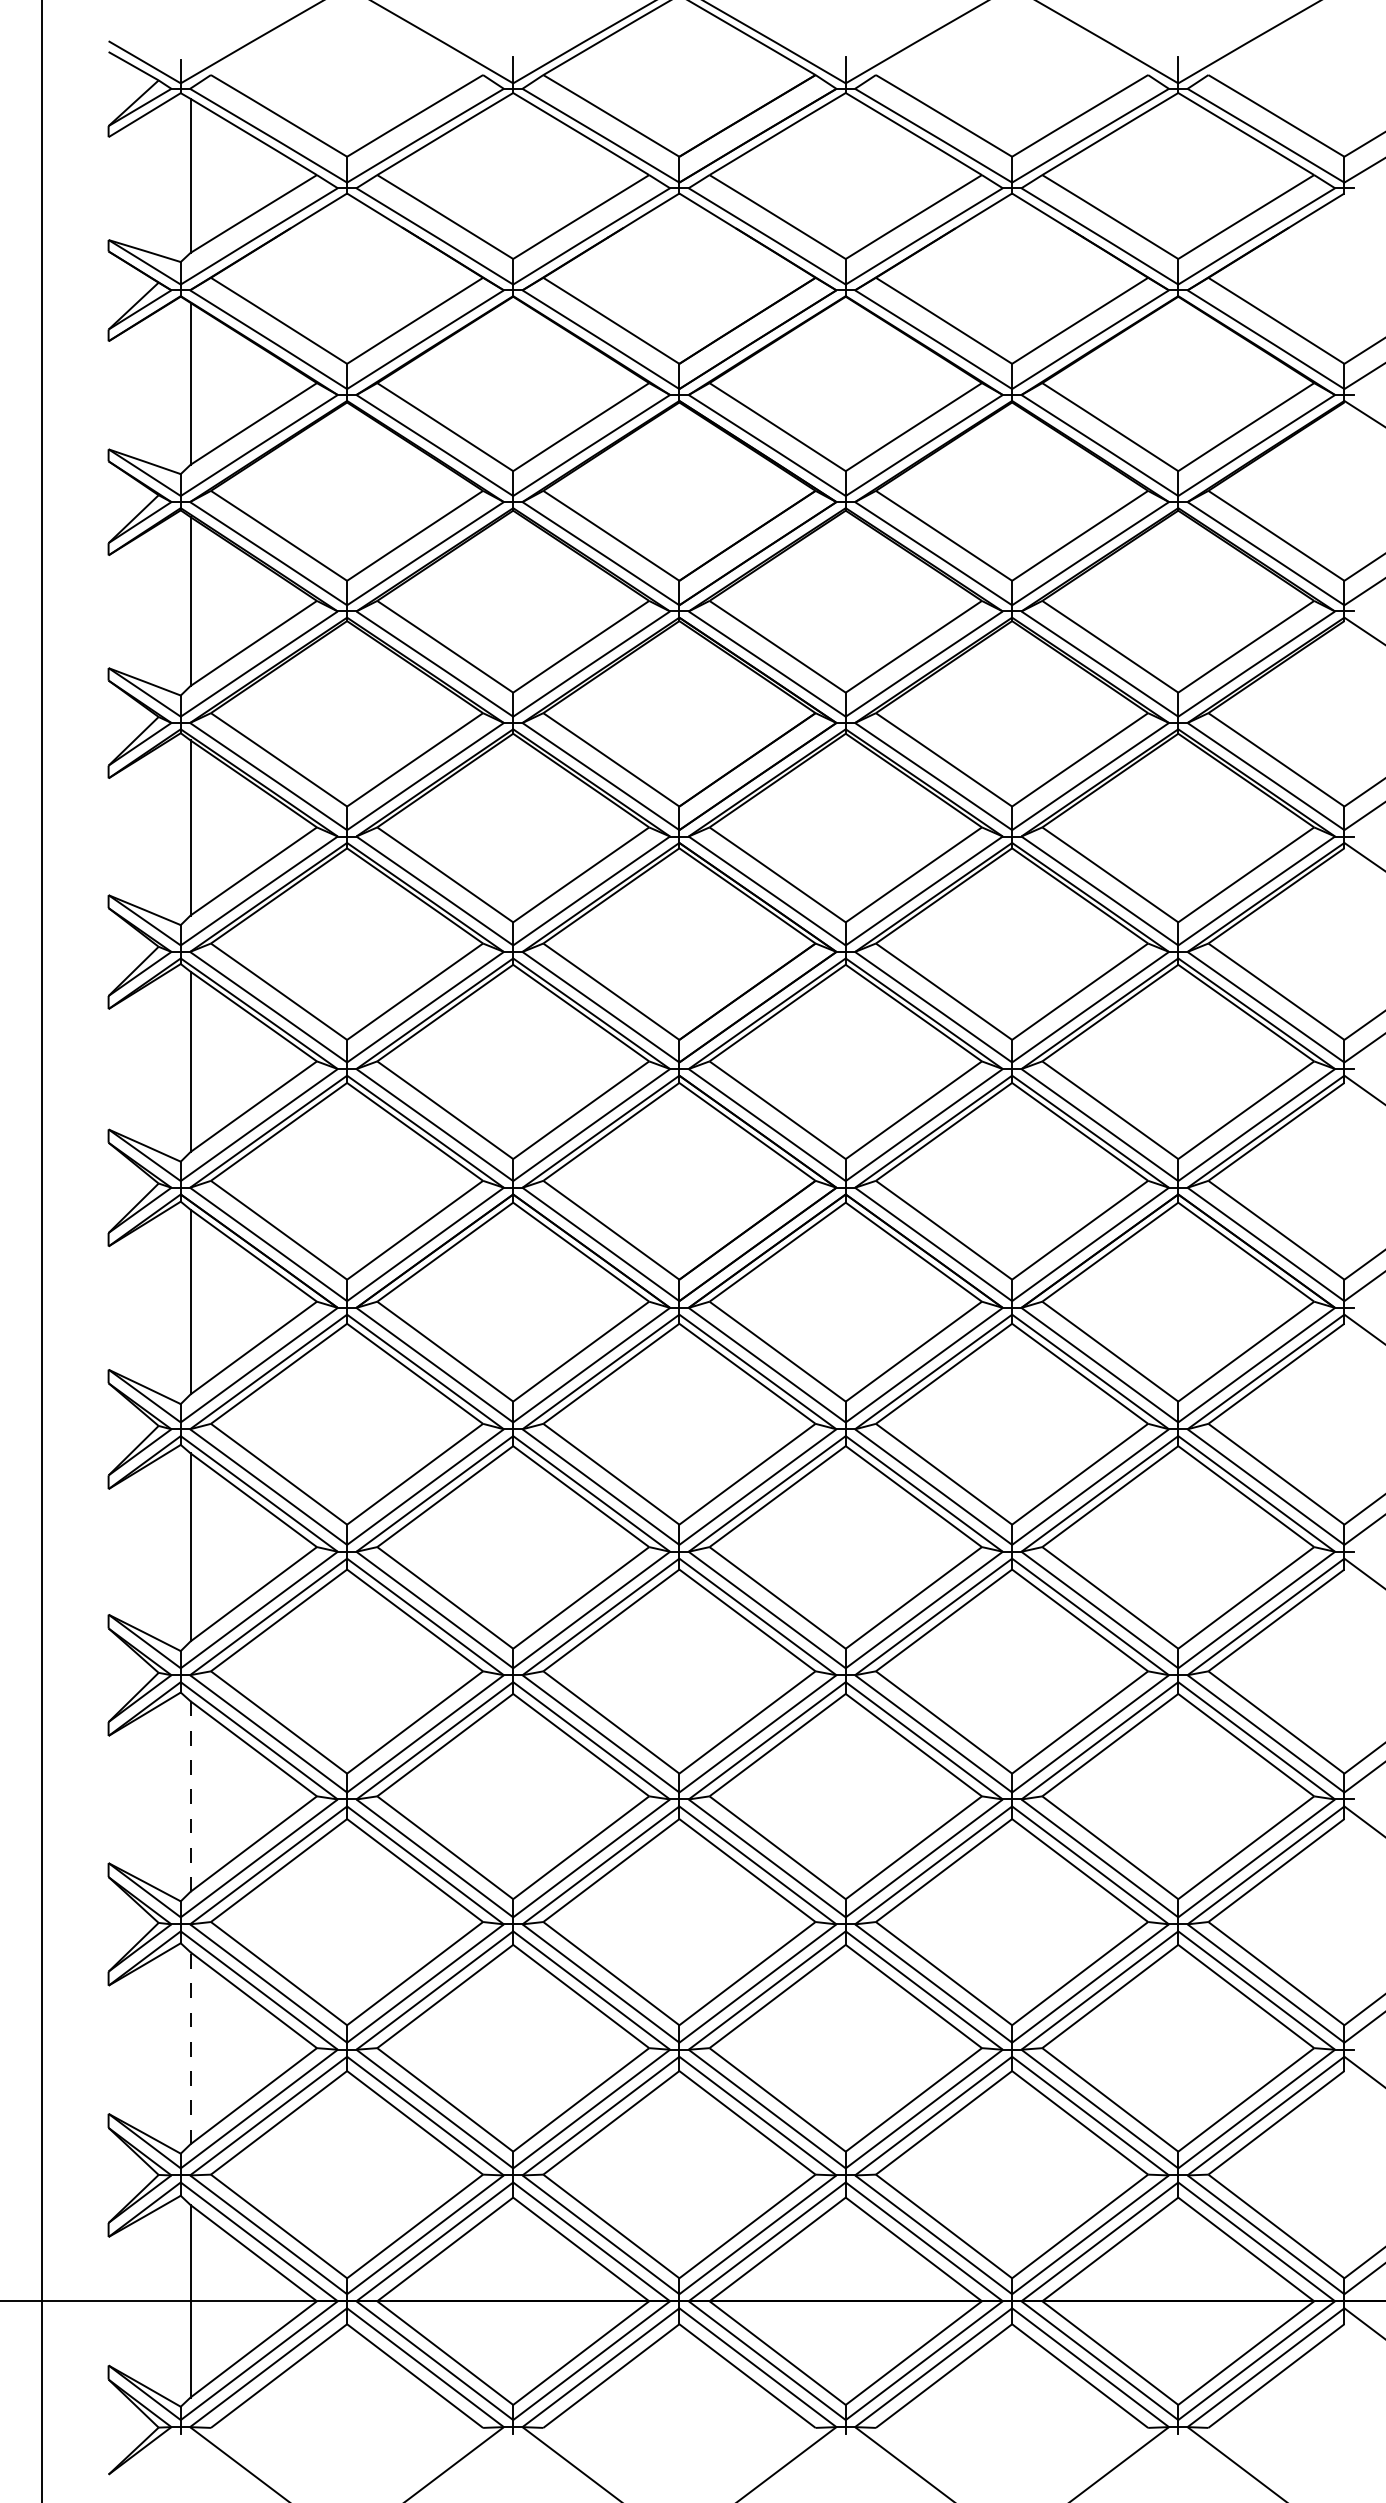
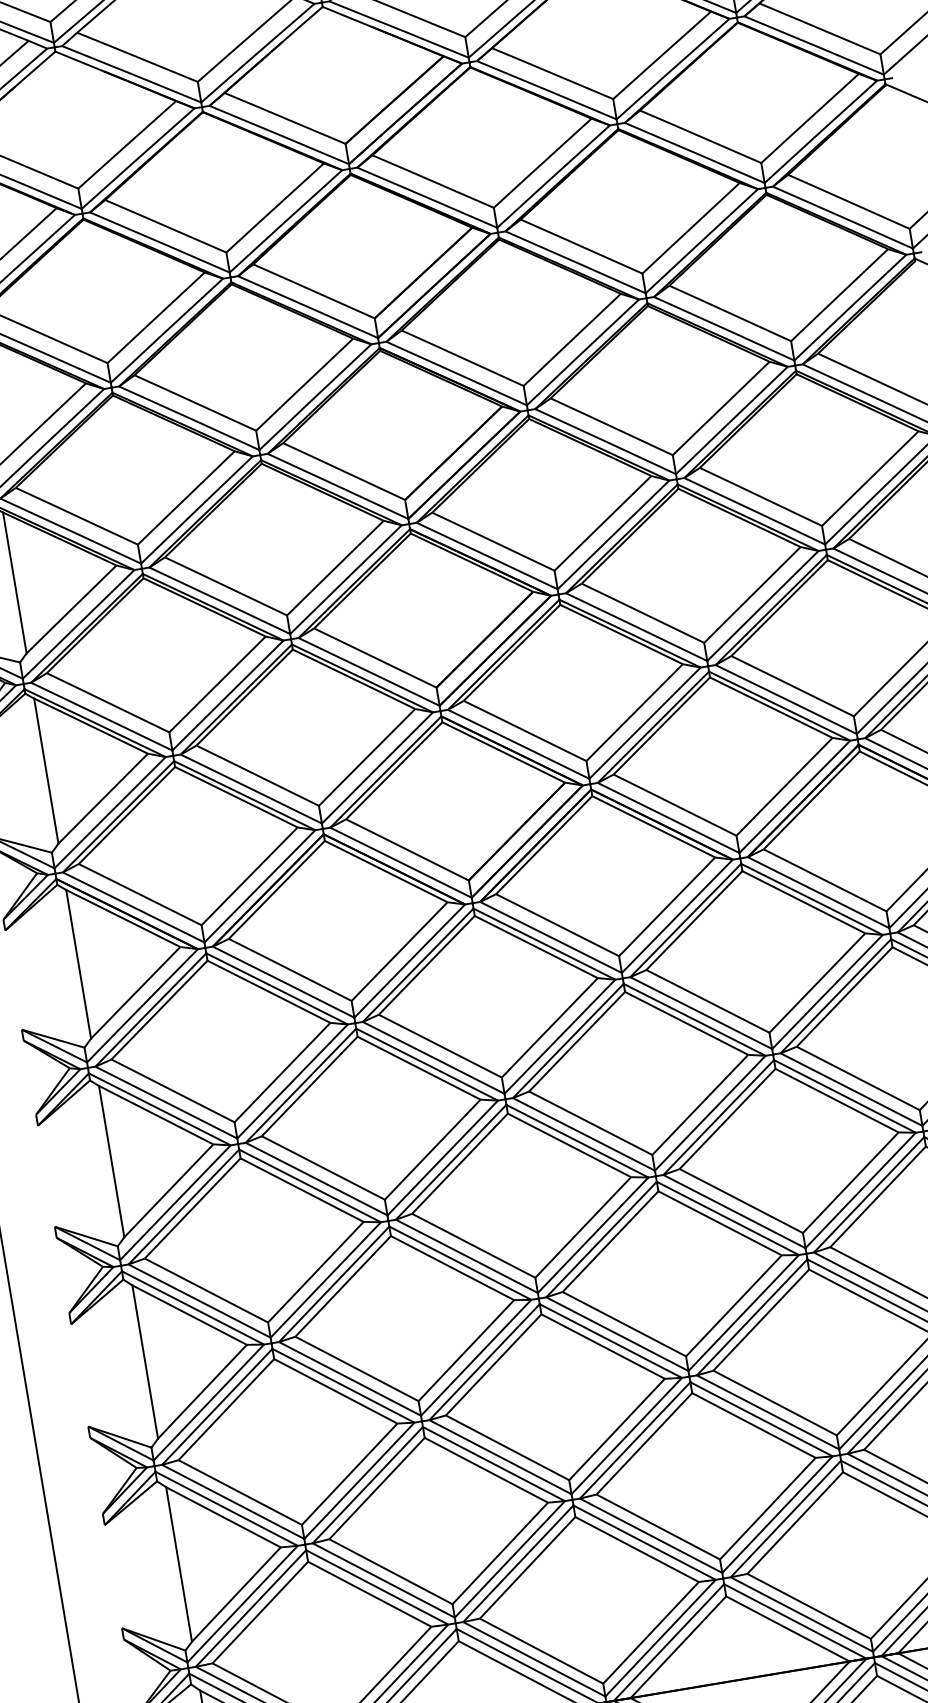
line: (190, 1796) -> (145, 1361), dashed -> solid
line: (190, 2047) -> (178, 1563), dashed -> solid

